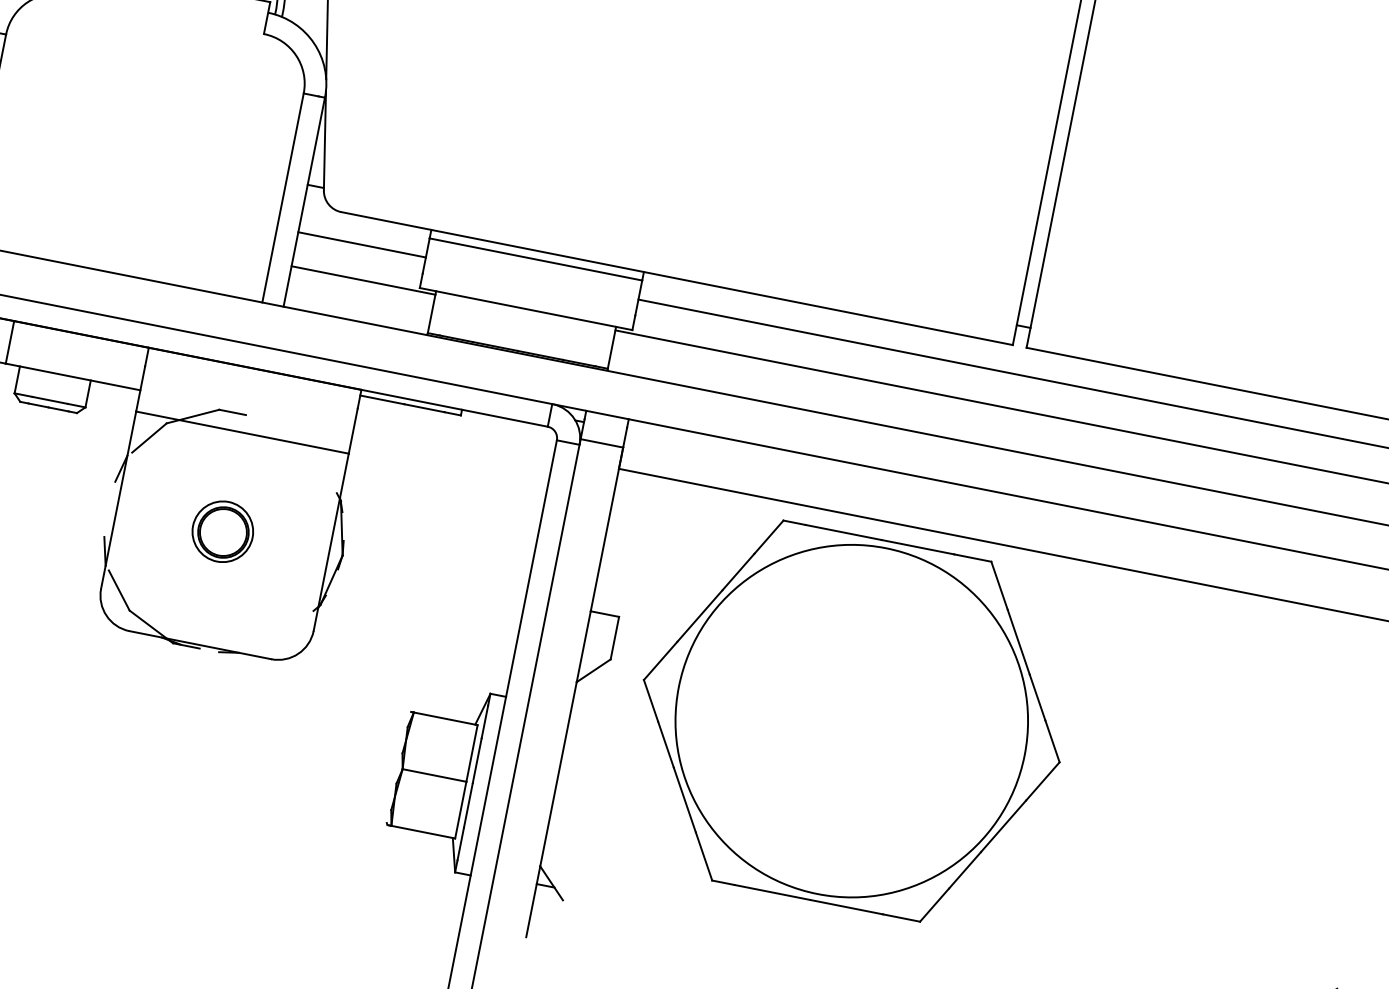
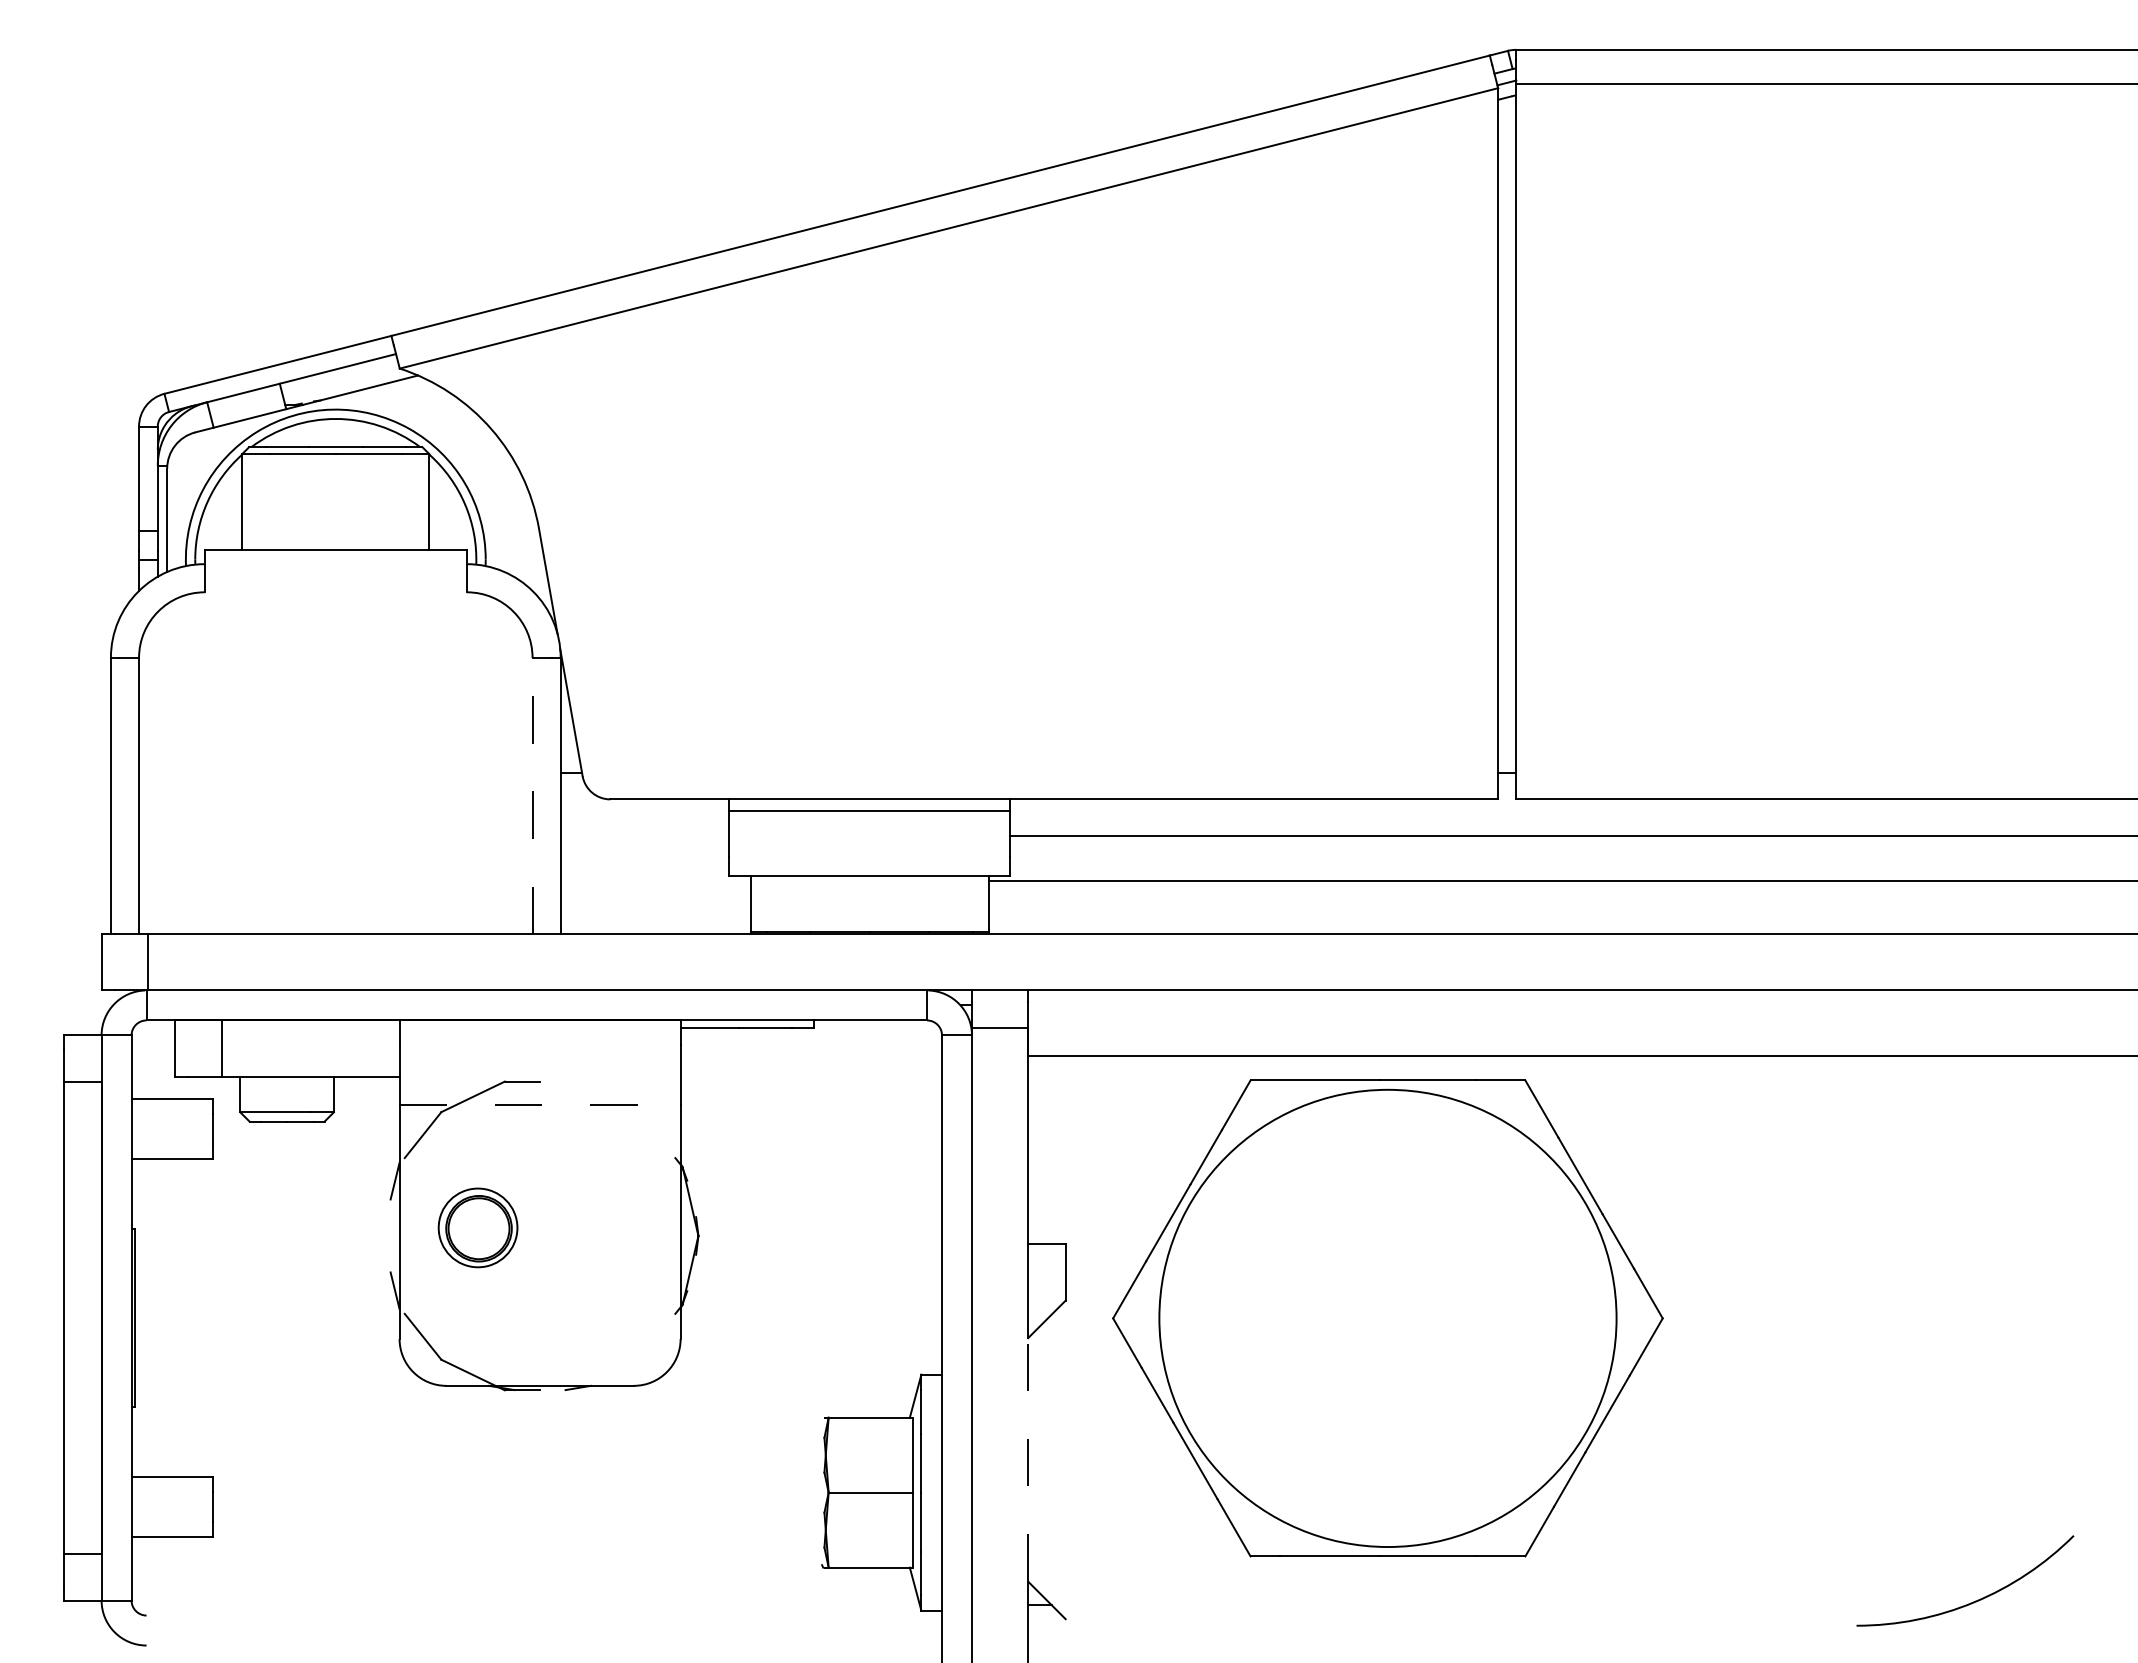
line: (283, 197) -> (532, 795), solid -> dashed
line: (361, 244) -> (644, 835), removed
line: (363, 280) -> (655, 880), removed
line: (242, 432) -> (540, 1104), solid -> dashed
part: (222, 531) -> (477, 1227), moved
line: (558, 774) -> (1028, 1459), solid -> dashed

